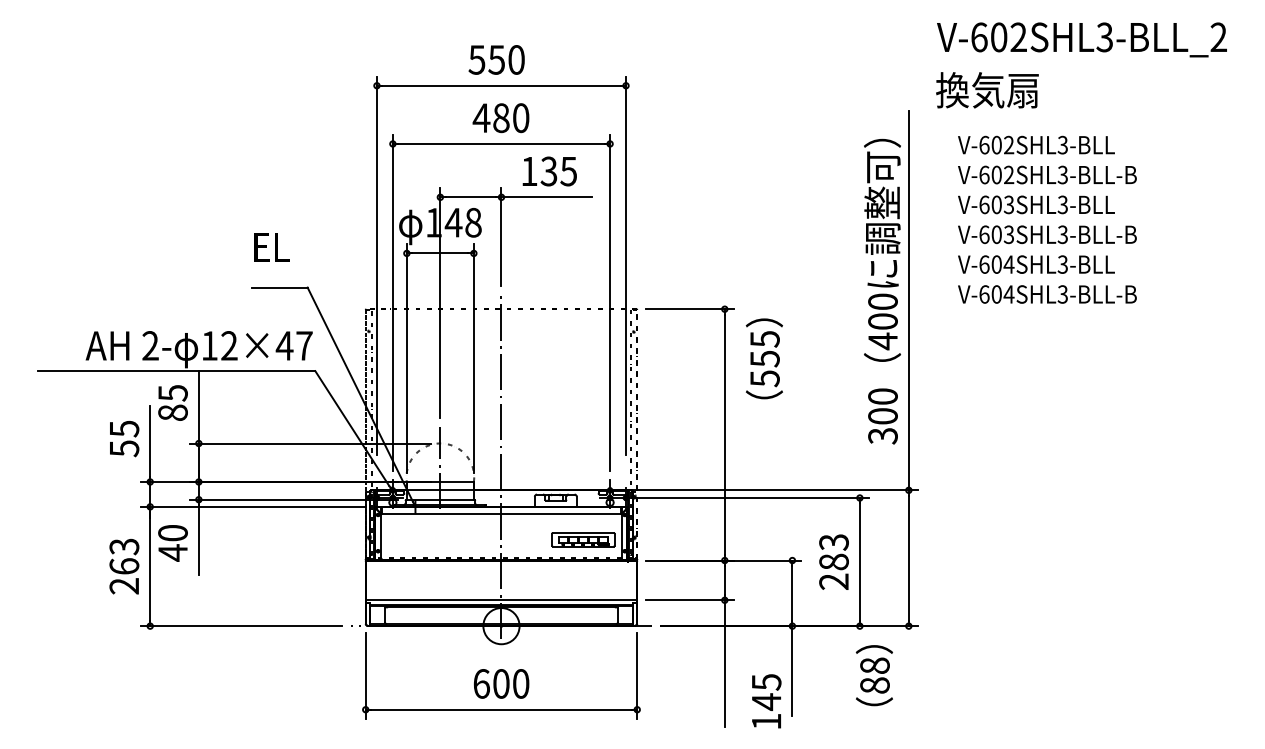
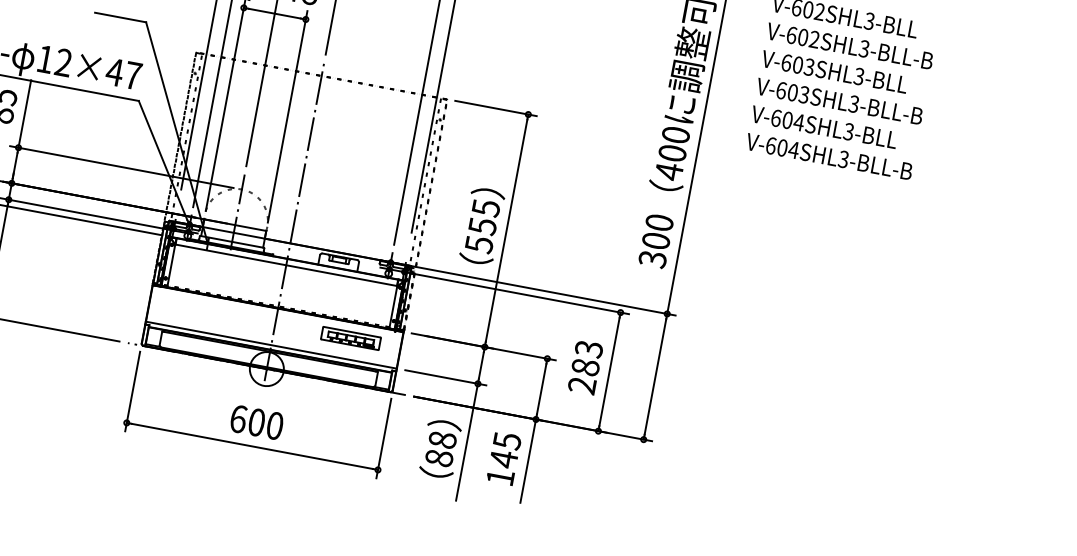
text: (763, 358) -> (481, 225), moved
part: (583, 539) -> (351, 338), moved
text: (873, 675) -> (439, 448), moved
text: (766, 701) -> (503, 458), moved

